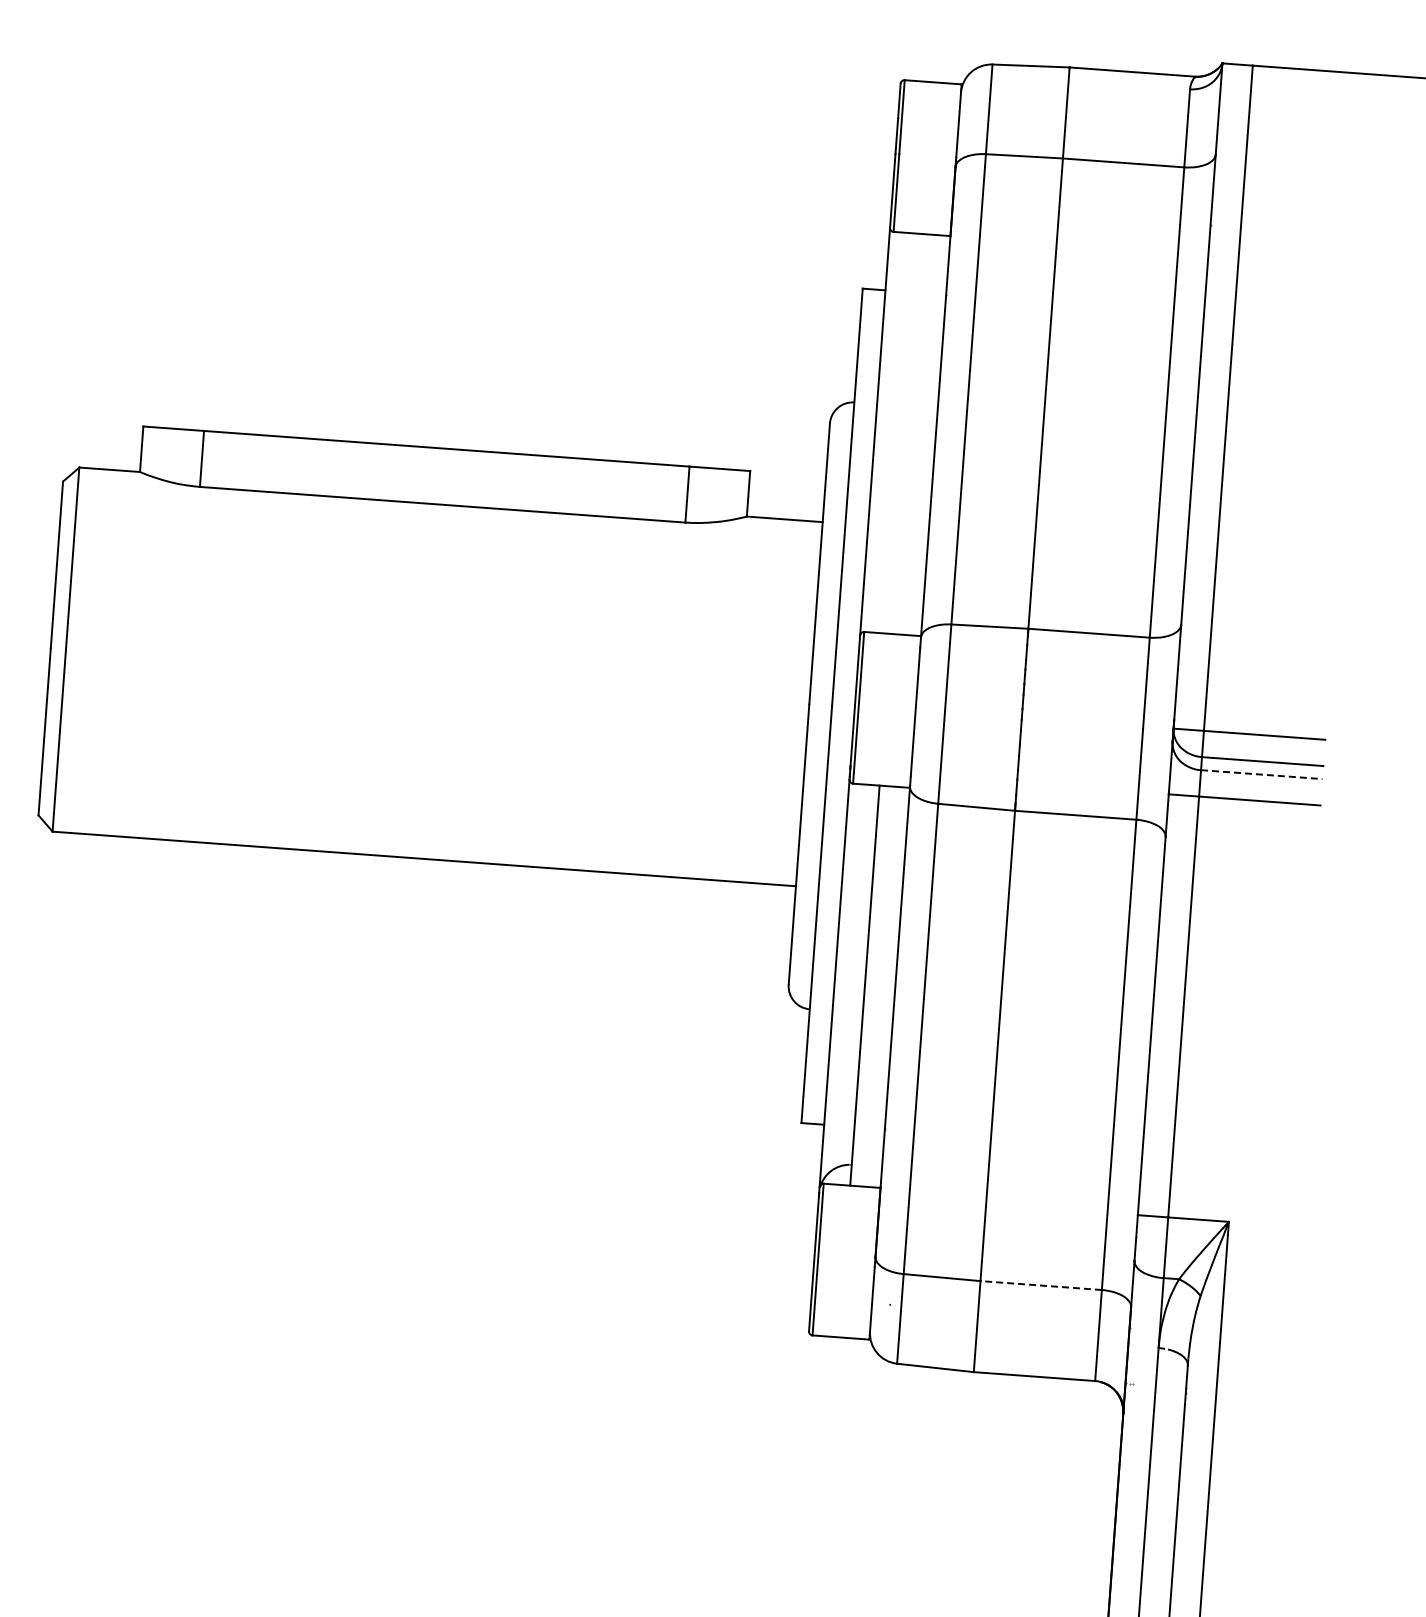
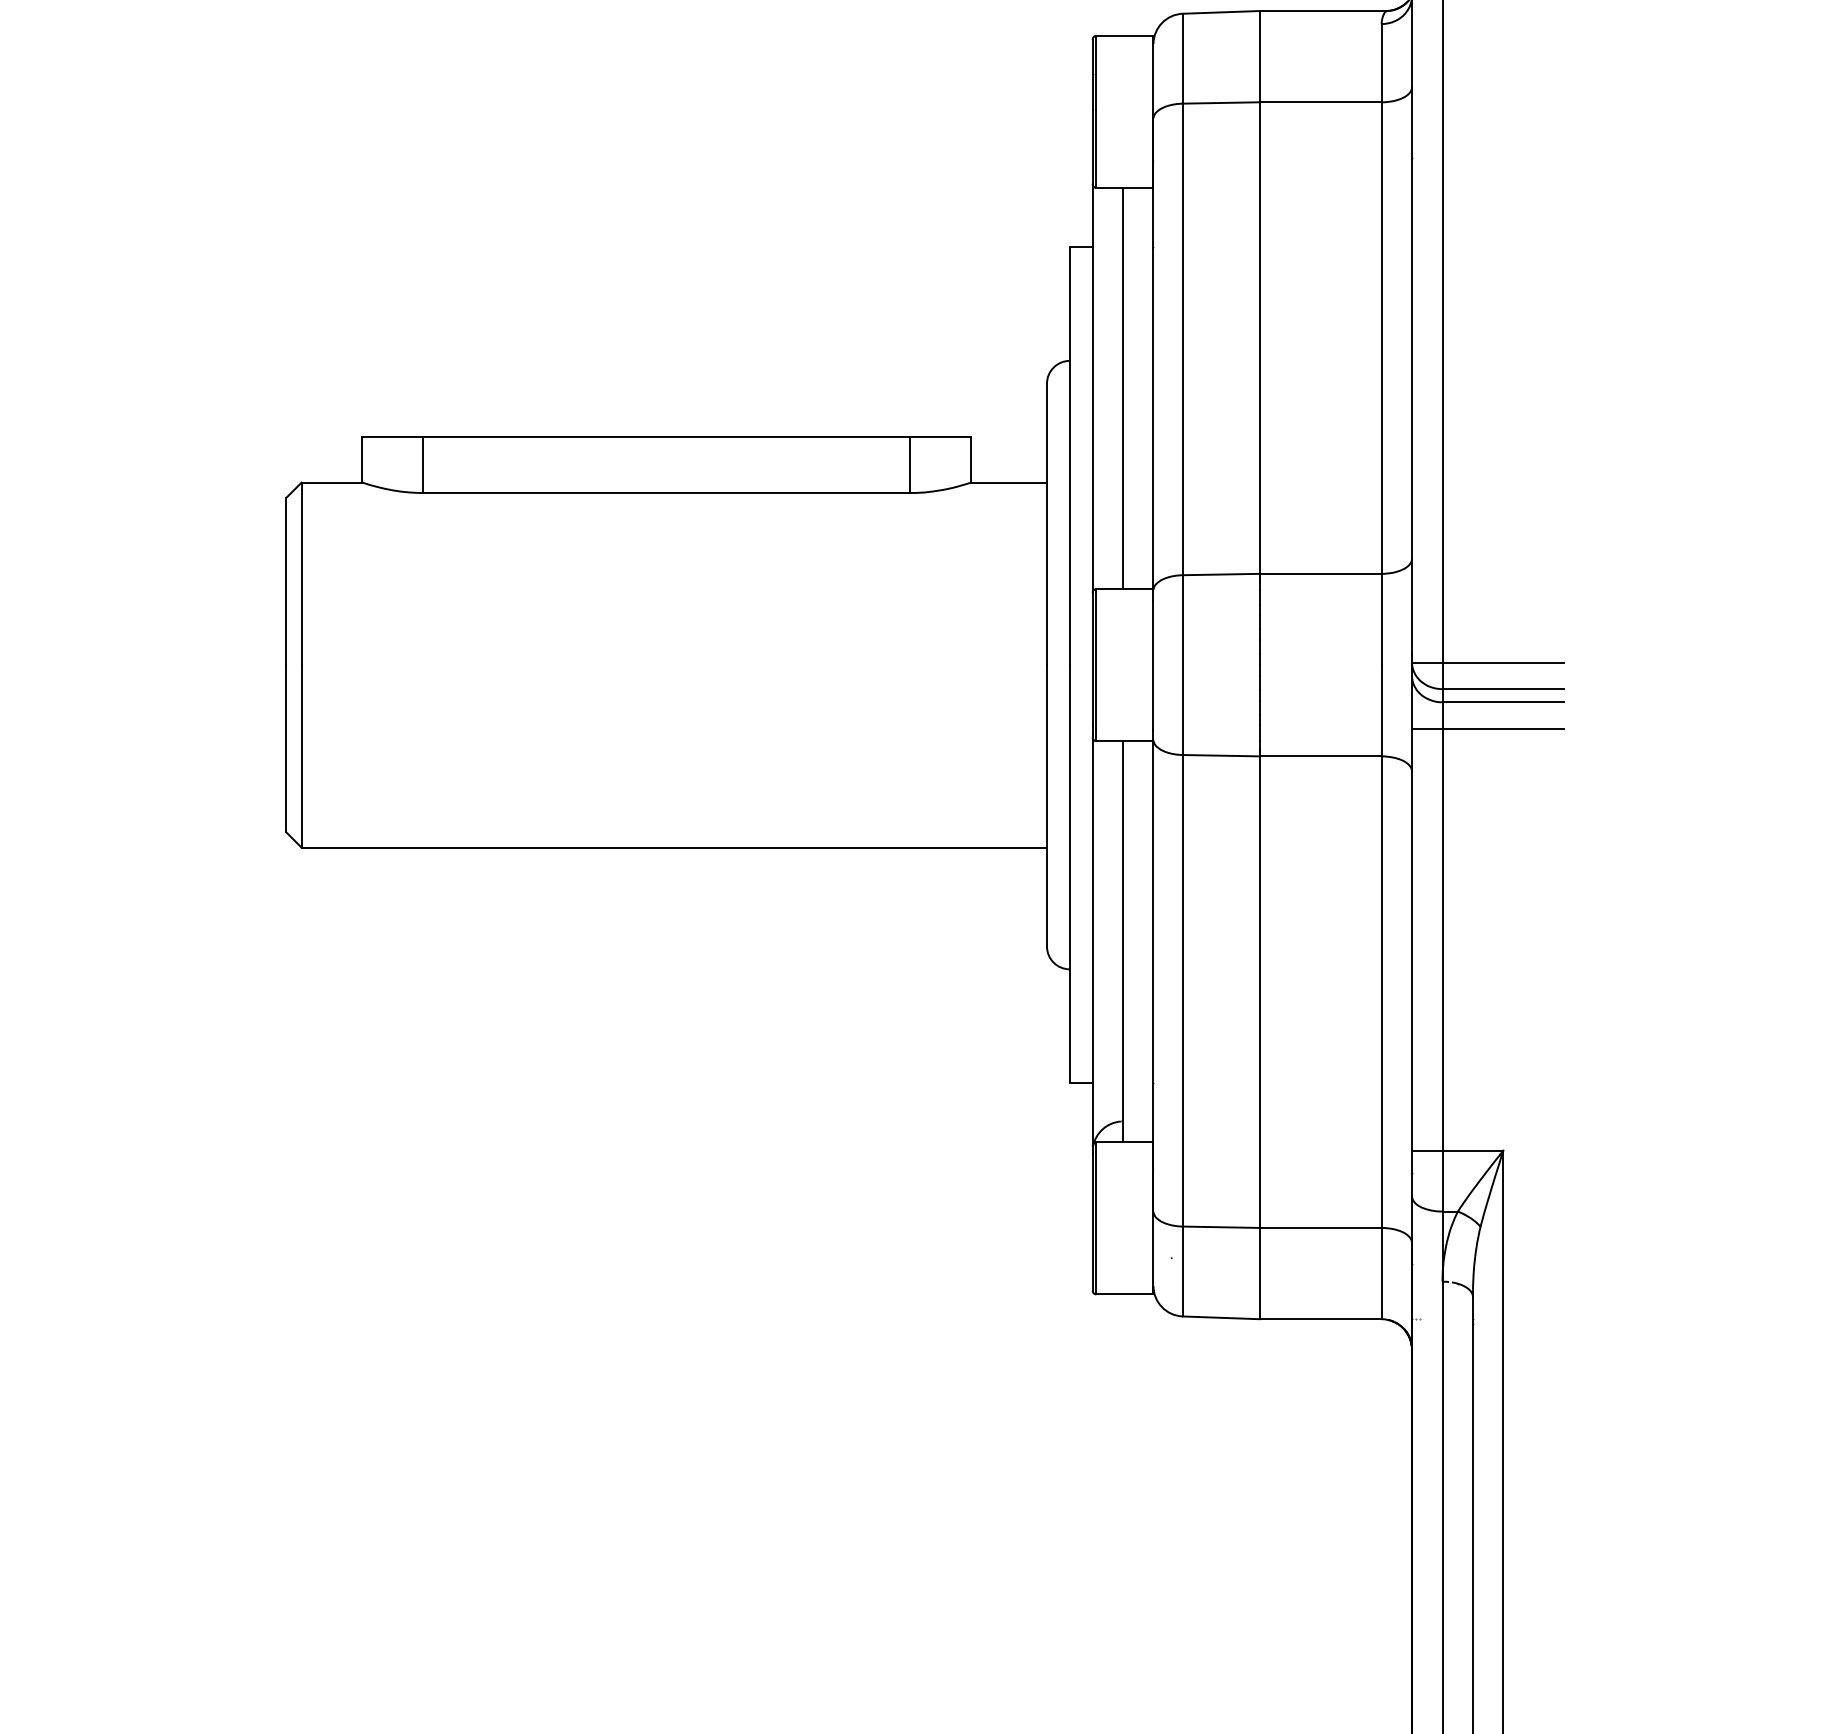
line: (905, 433) -> (1123, 388), added
line: (1261, 774) -> (1503, 702), dashed -> solid
line: (1040, 1285) -> (1320, 1227), dashed -> solid

